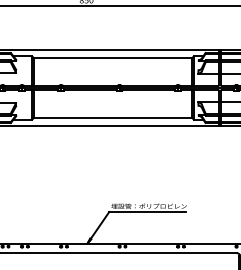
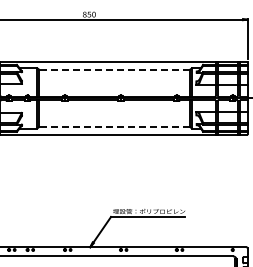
line: (112, 57) -> (114, 69), solid -> dashed
line: (112, 118) -> (114, 127), solid -> dashed

